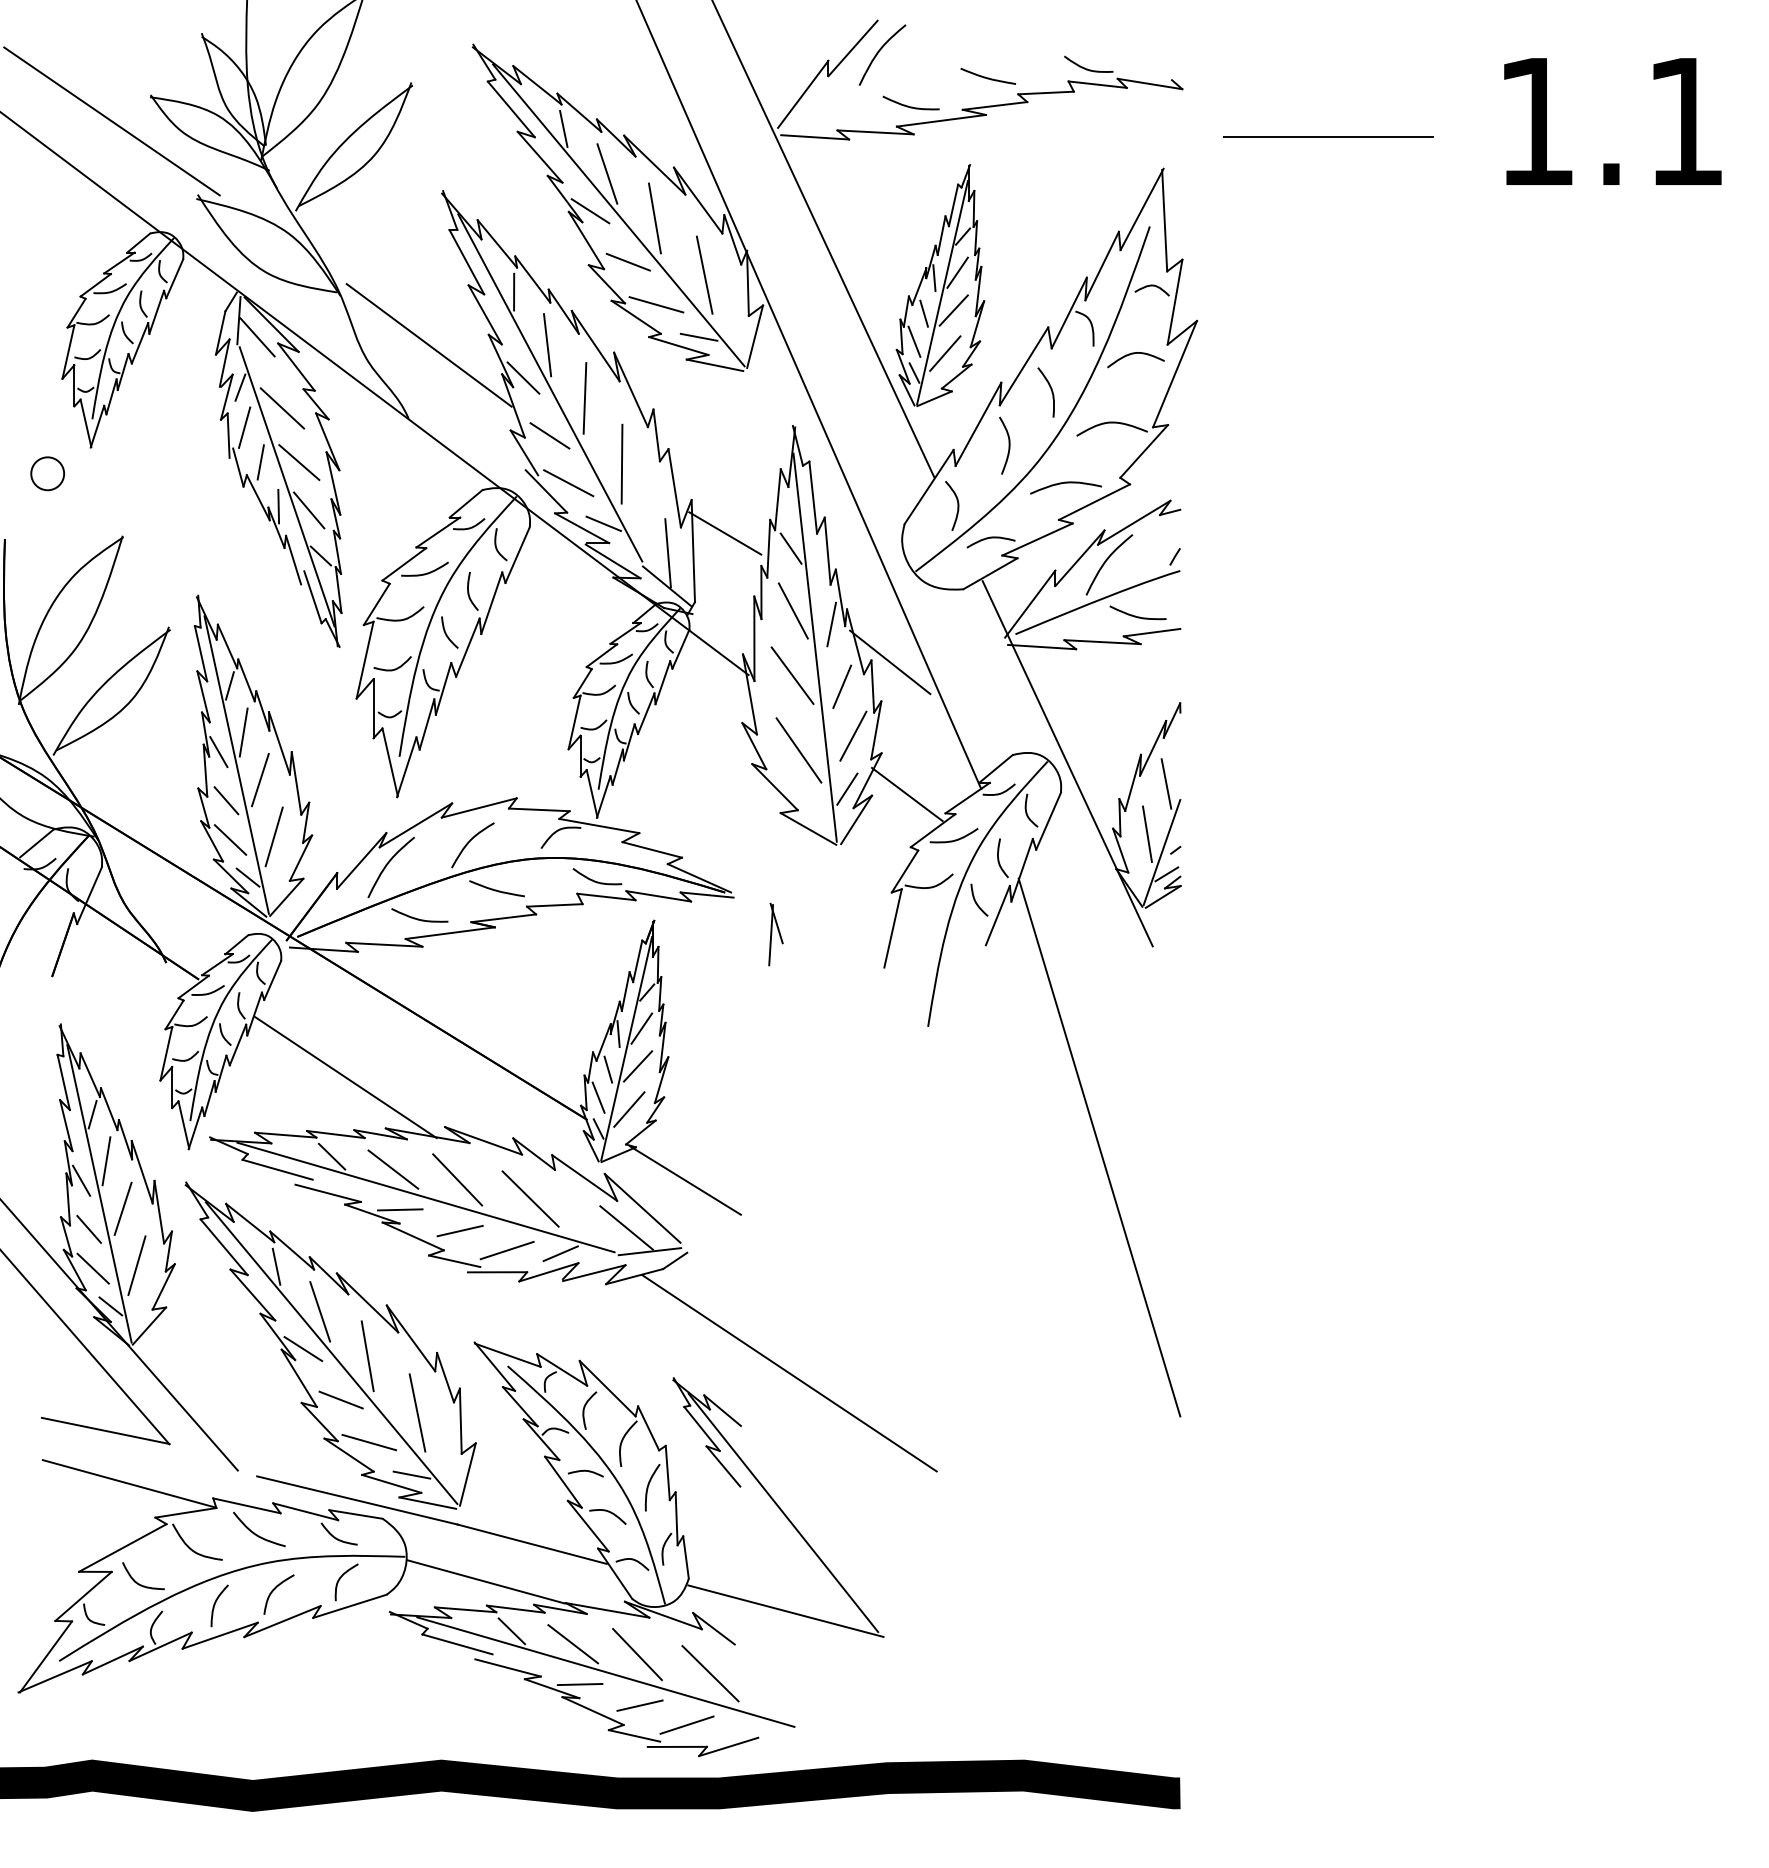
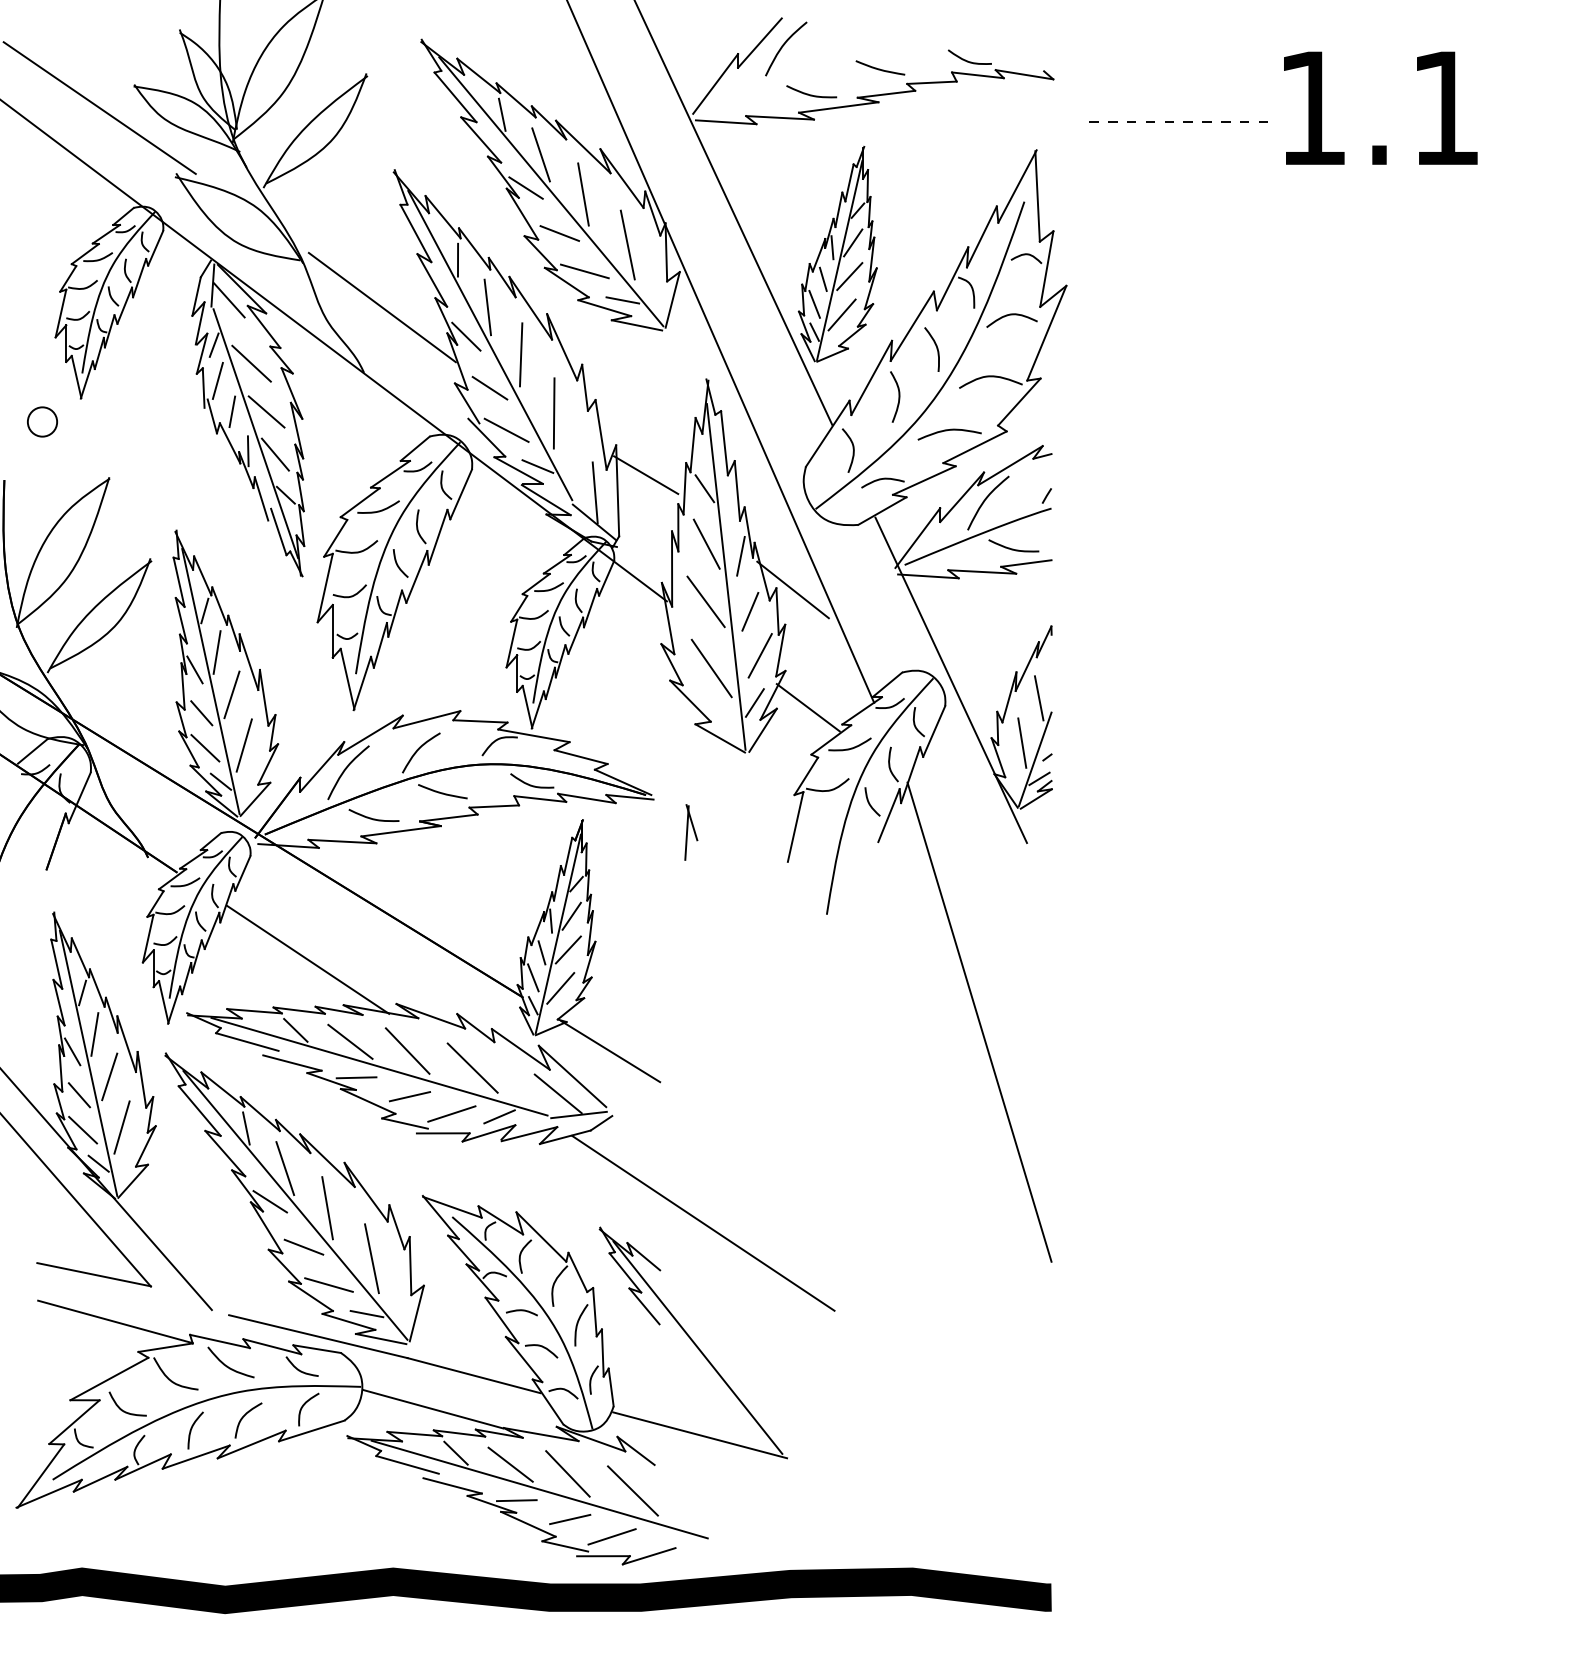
text: (1612, 121) -> (1380, 108), moved
line: (1328, 137) -> (1183, 122), solid -> dashed

